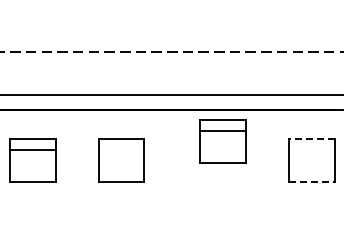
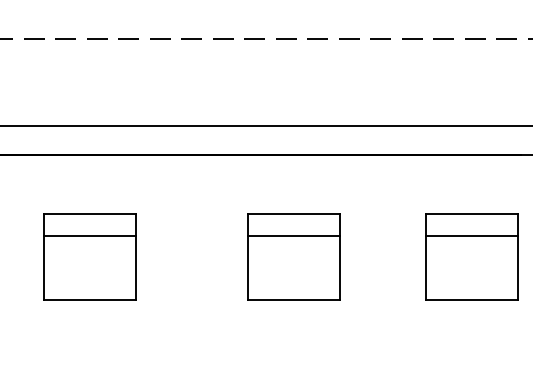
line: (311, 139) -> (471, 215), dashed -> solid
part: (222, 141) -> (292, 257), moved
line: (121, 149) -> (89, 235), added
line: (311, 149) -> (471, 235), added
line: (311, 181) -> (471, 299), dashed -> solid

